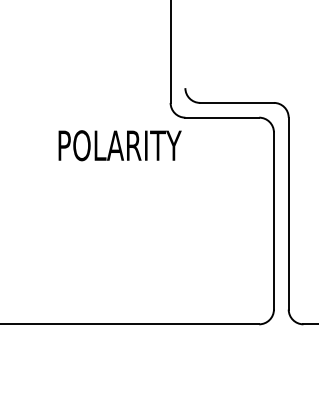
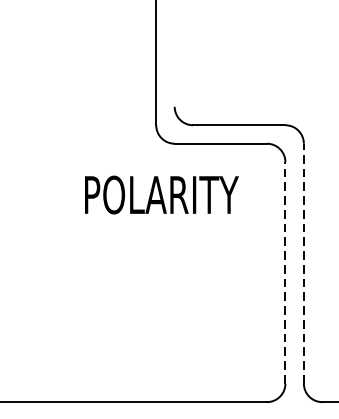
text: (119, 145) -> (161, 194), moved
line: (288, 213) -> (303, 263), solid -> dashed
line: (273, 221) -> (284, 273), solid -> dashed

